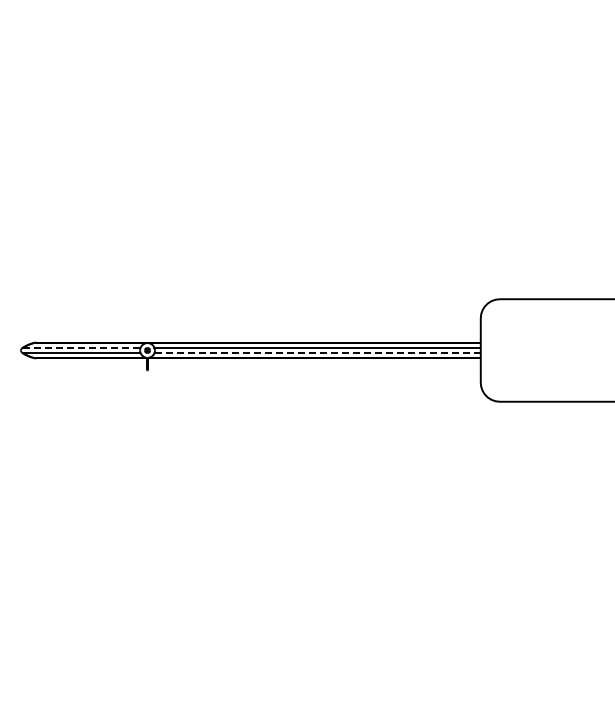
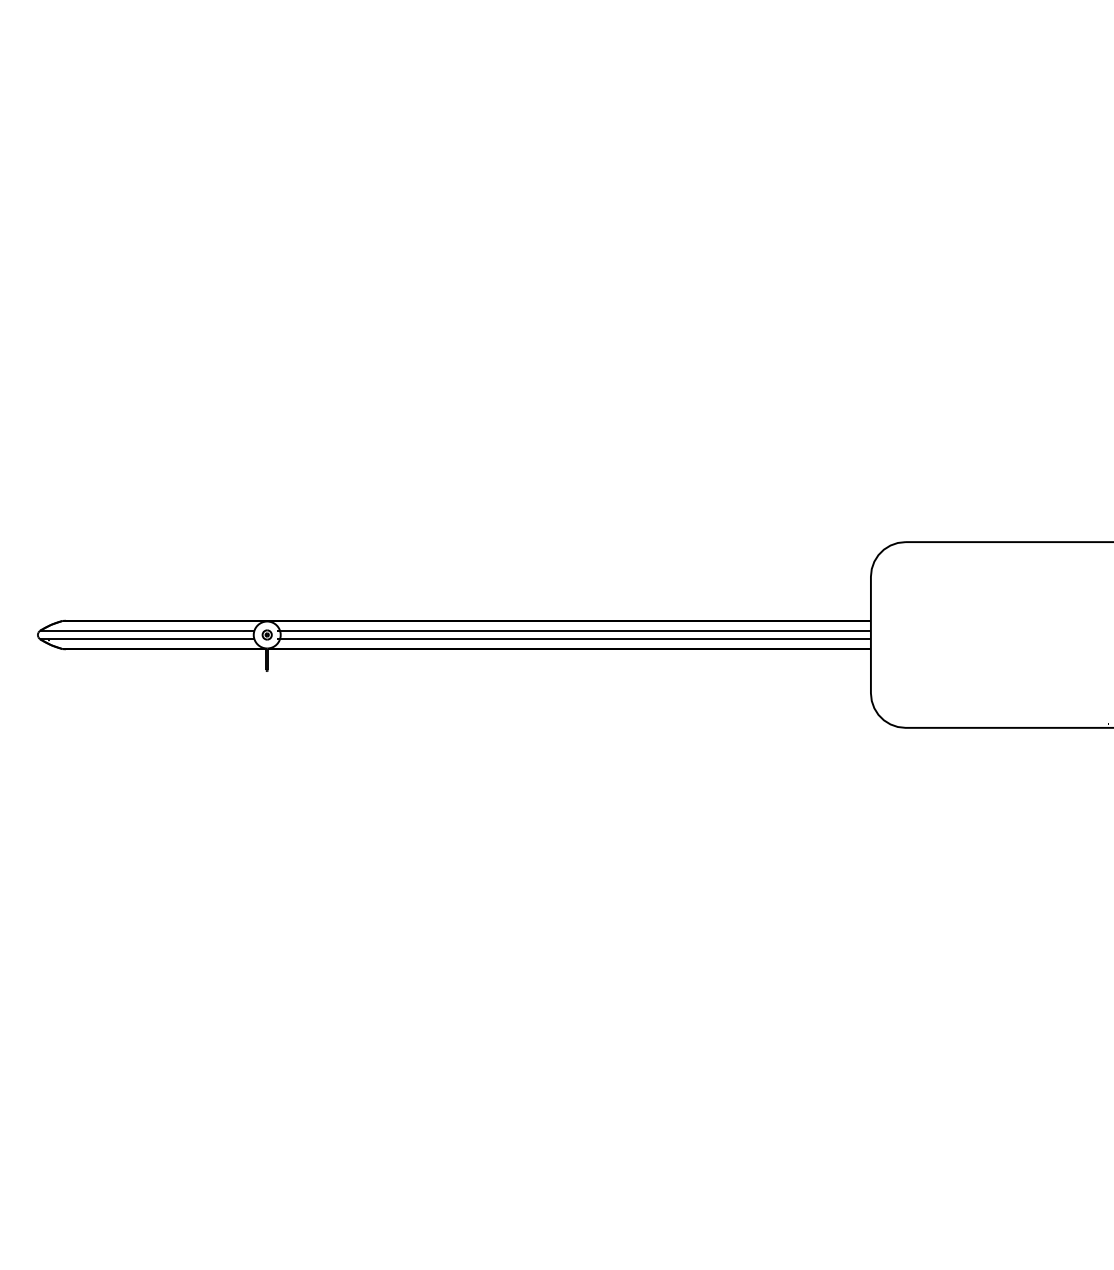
line: (80, 348) -> (145, 631), dashed -> solid
line: (316, 352) -> (573, 638), dashed -> solid

